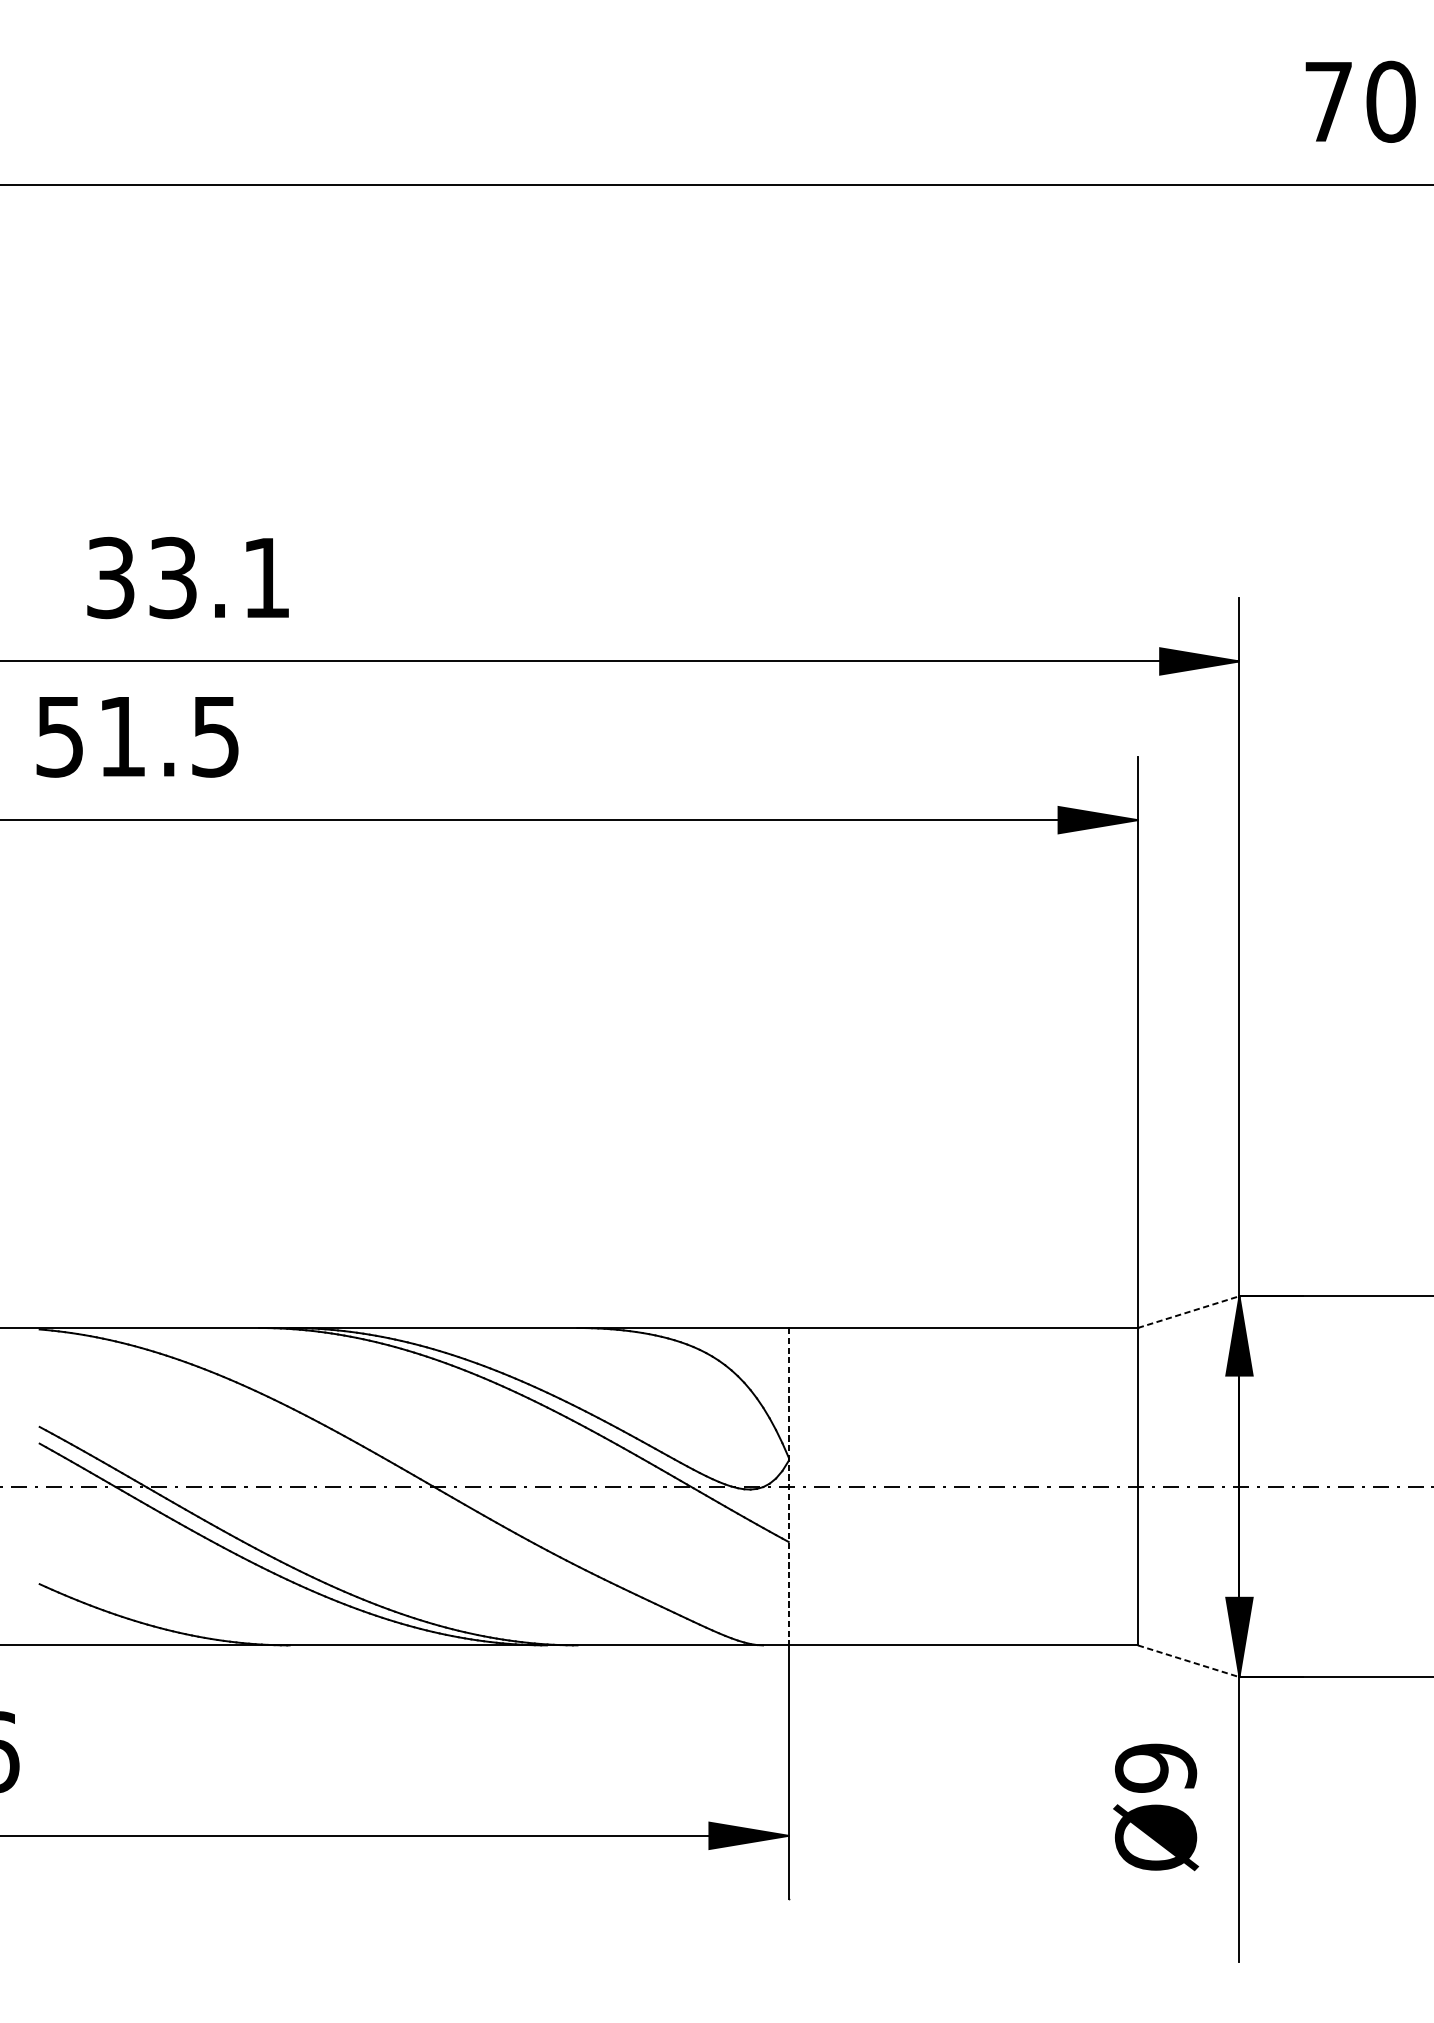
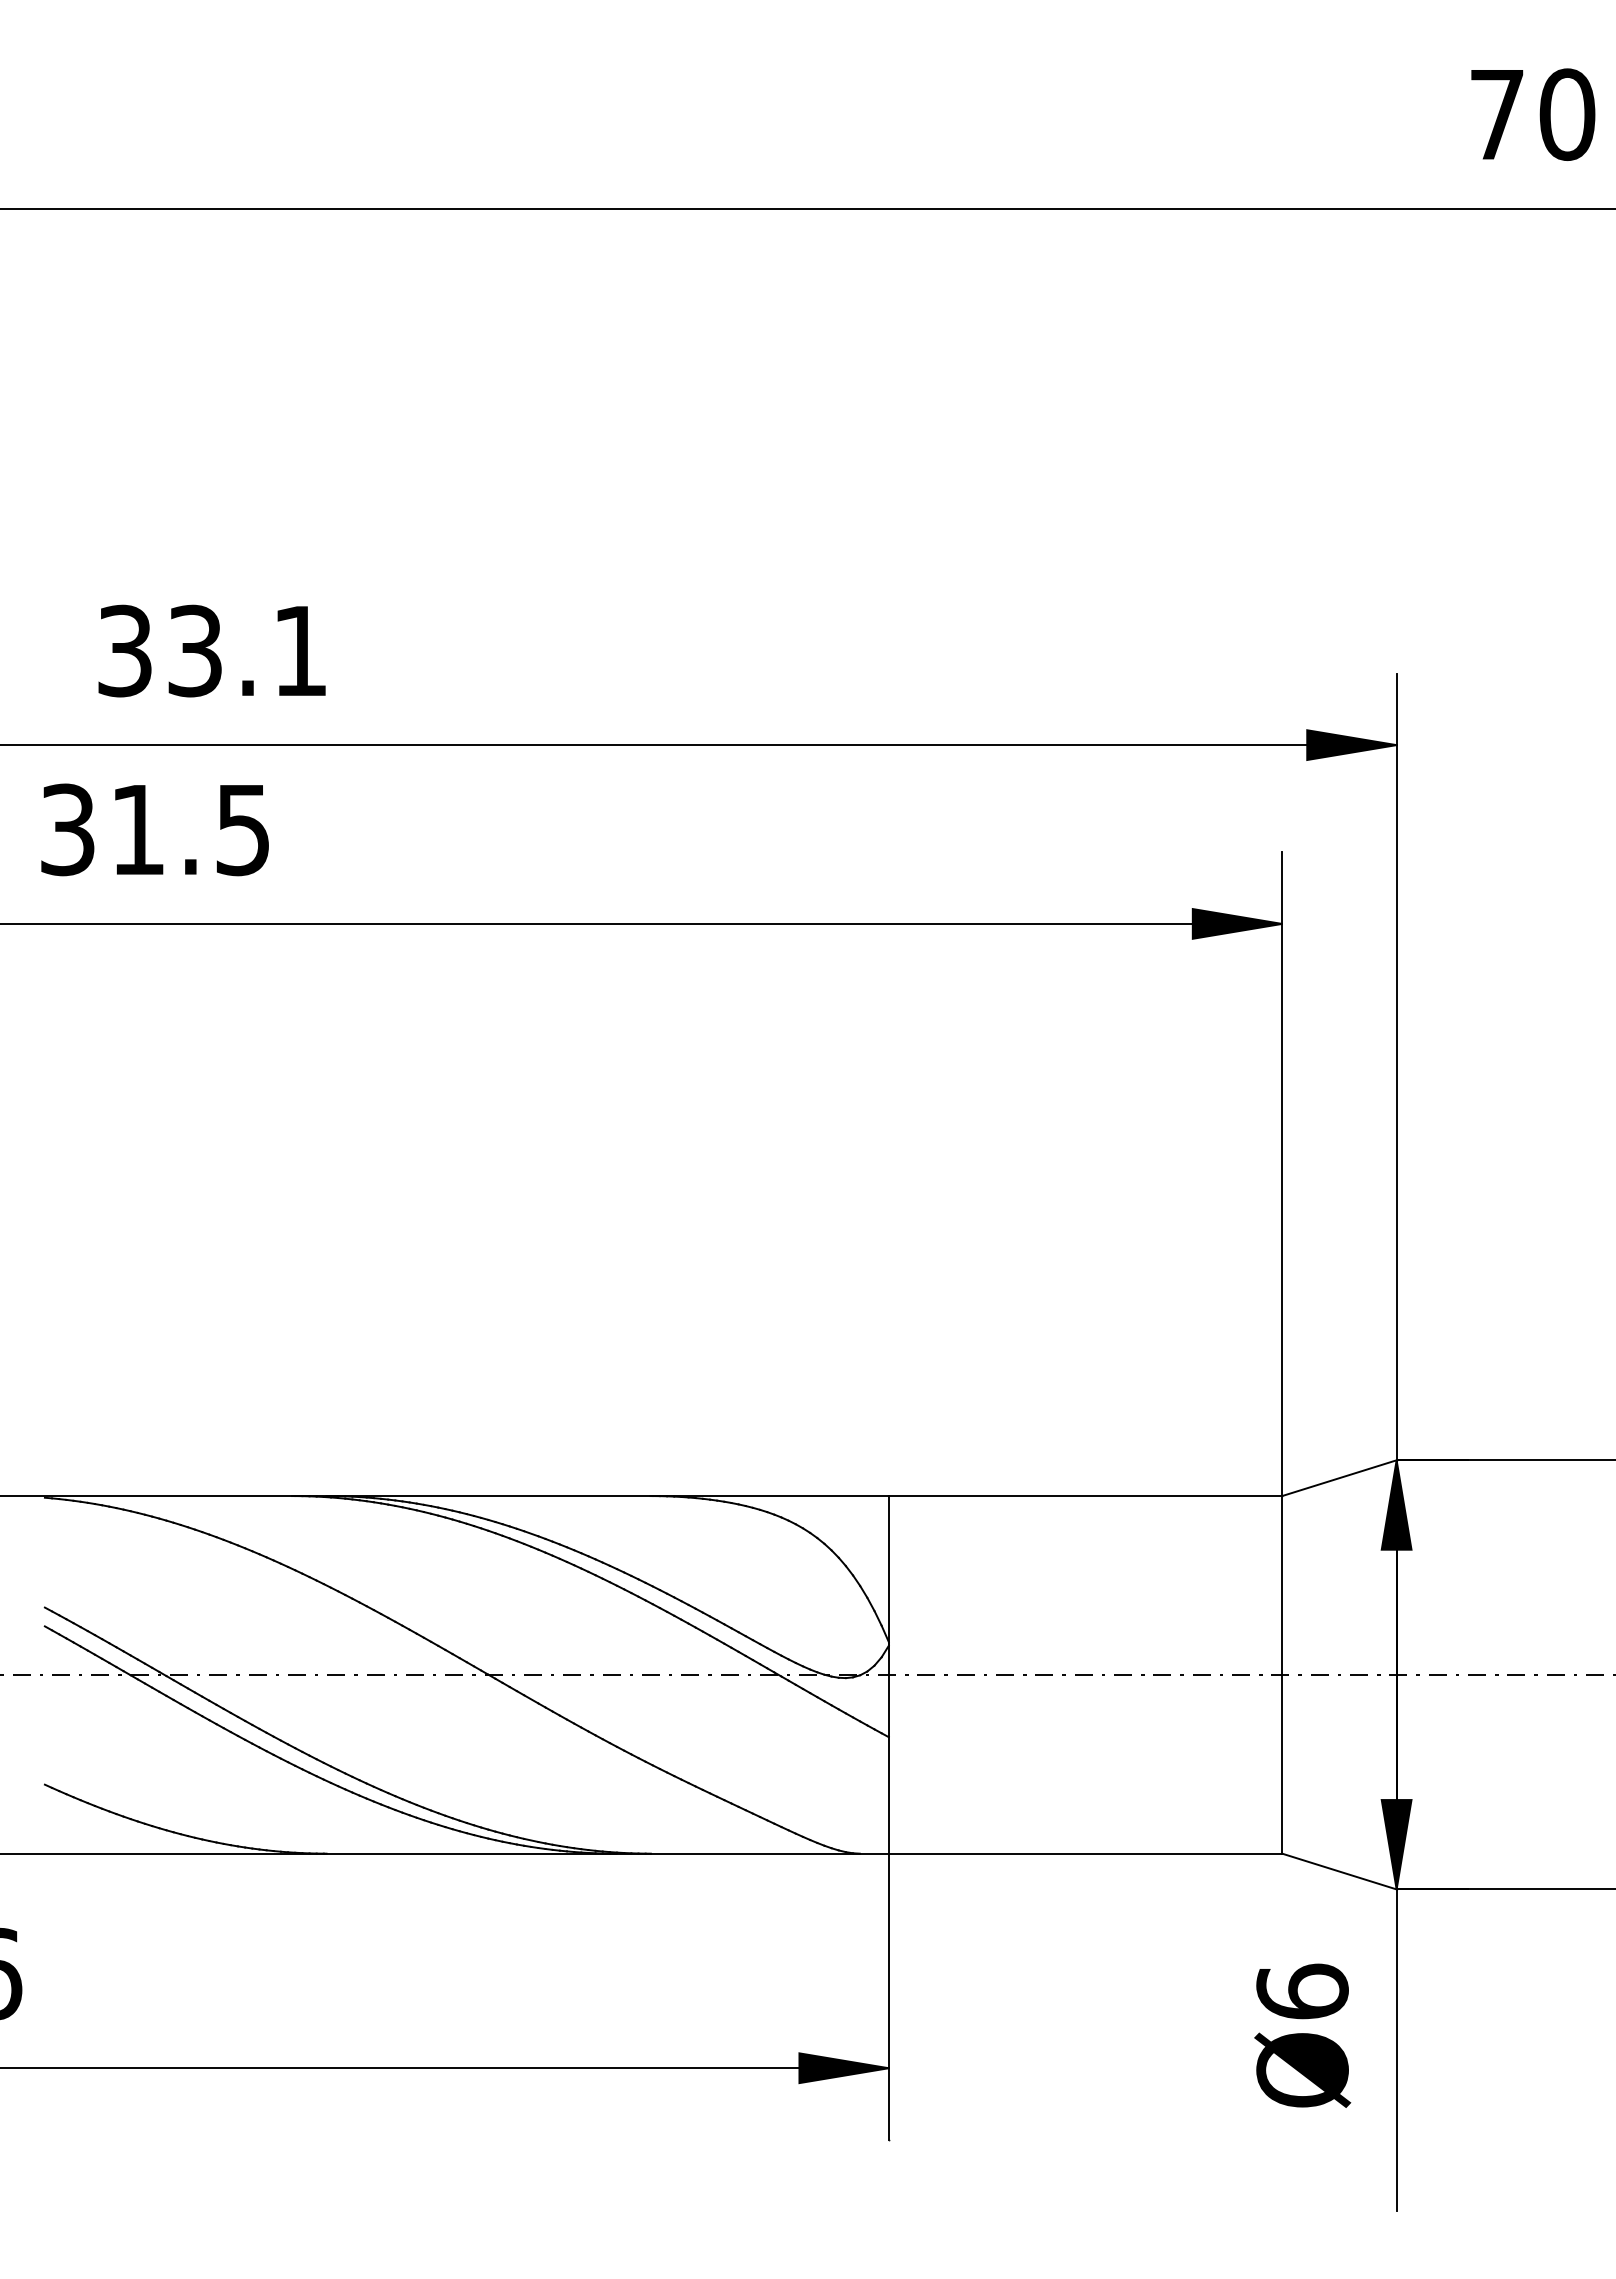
text: (59, 736) -> (67, 829), 51.5 -> 31.5
line: (1188, 1312) -> (1339, 1478), dashed -> solid
line: (788, 1486) -> (888, 1674), dashed -> solid
line: (1188, 1661) -> (1339, 1871), dashed -> solid
text: (1155, 1767) -> (1302, 1991), Ø9 -> Ø6

